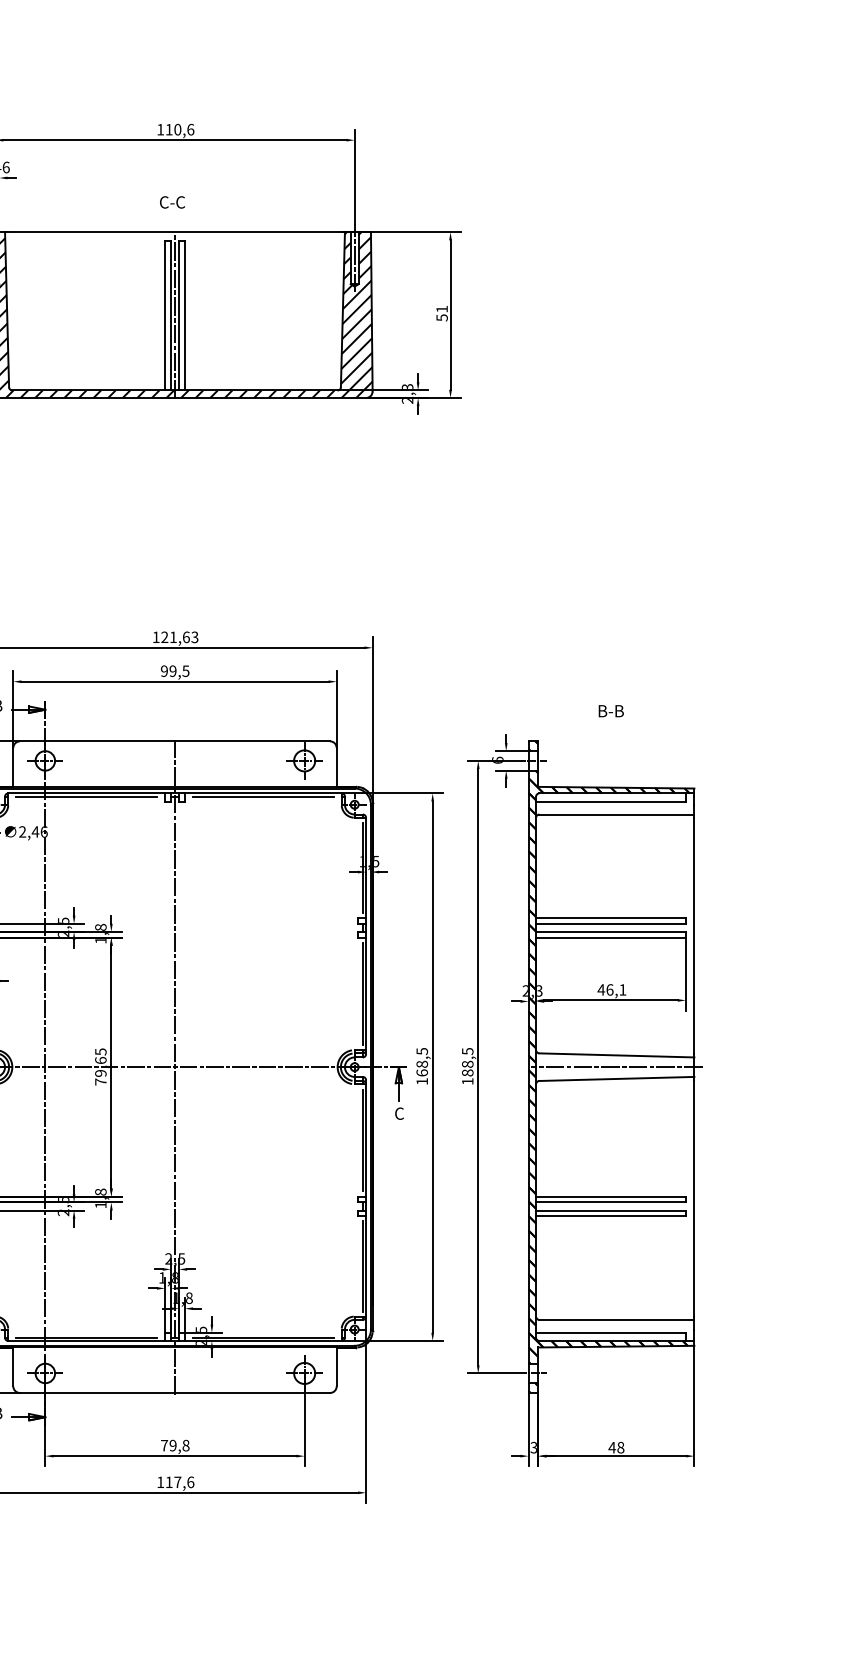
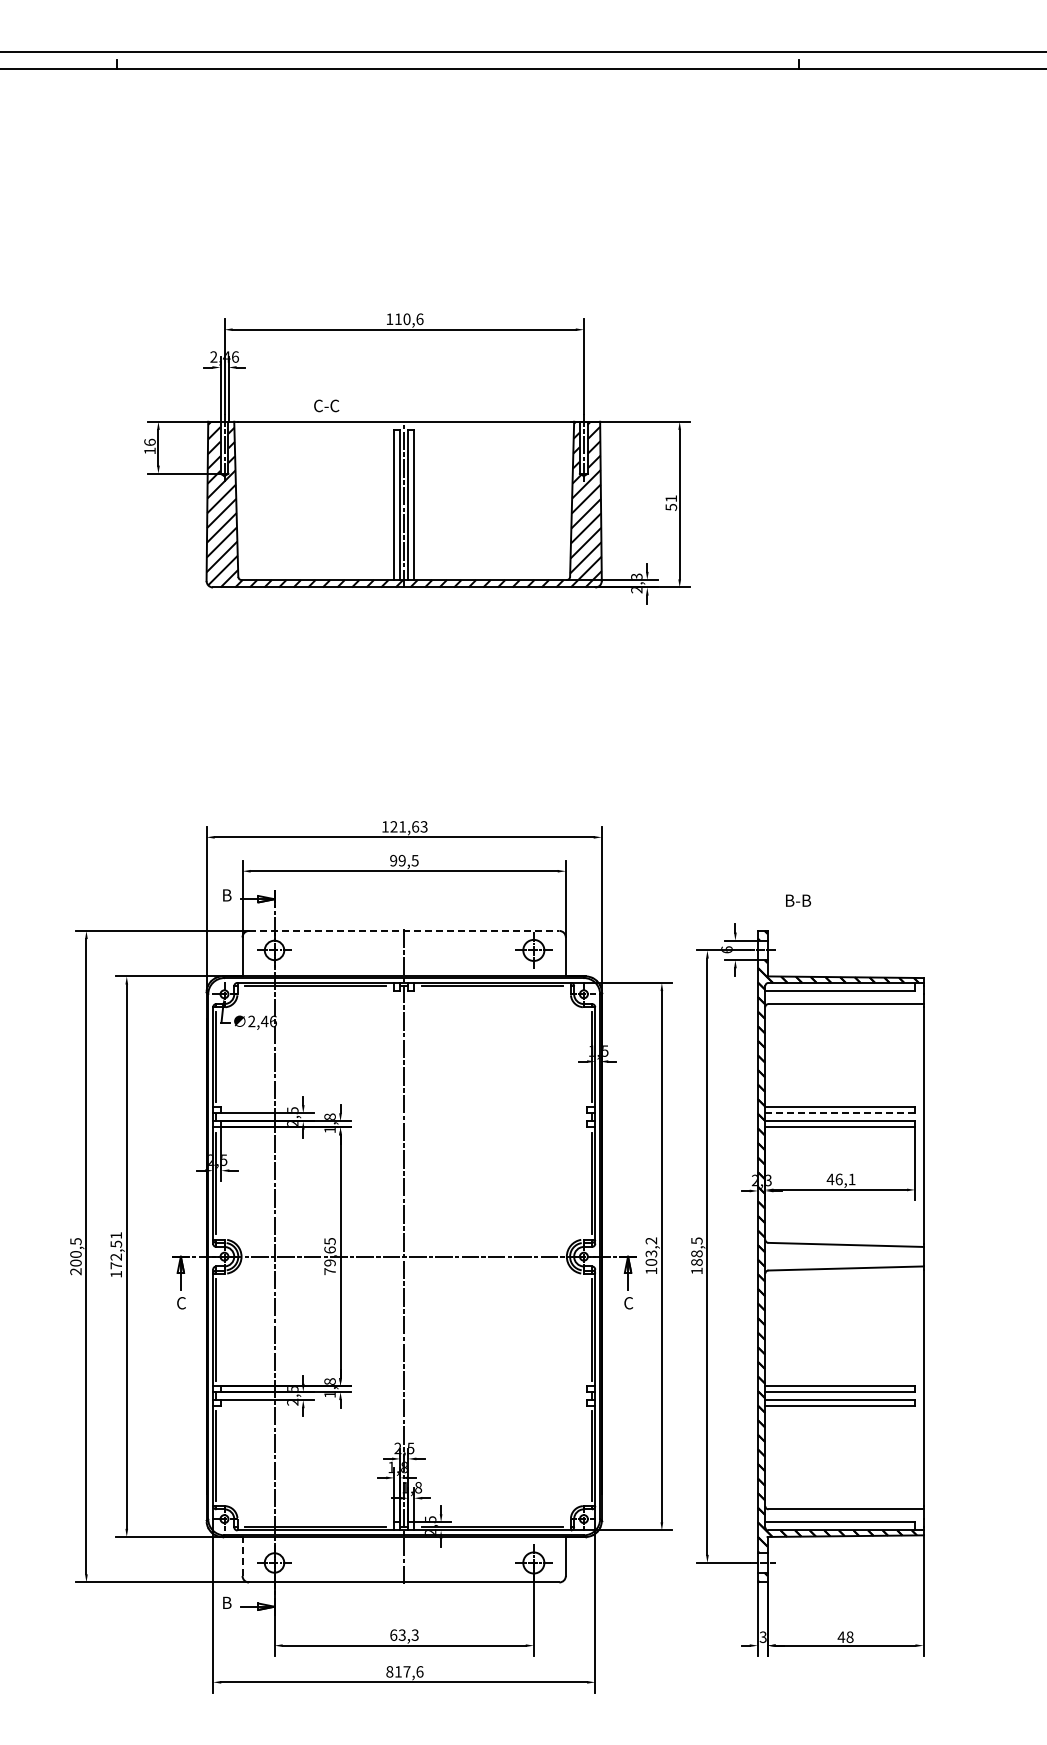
text: (172, 201) -> (326, 405), moved
text: (611, 710) -> (798, 900), moved
line: (175, 740) -> (404, 930), solid -> dashed
line: (611, 923) -> (840, 1113), solid -> dashed
text: (422, 1061) -> (651, 1251), 168,5 -> 103,2
line: (616, 1066) -> (845, 1256), removed
line: (13, 1365) -> (242, 1555), solid -> dashed
text: (175, 1444) -> (404, 1634), 79,8 -> 63,3
text: (160, 1481) -> (389, 1671), 117,6 -> 817,6

